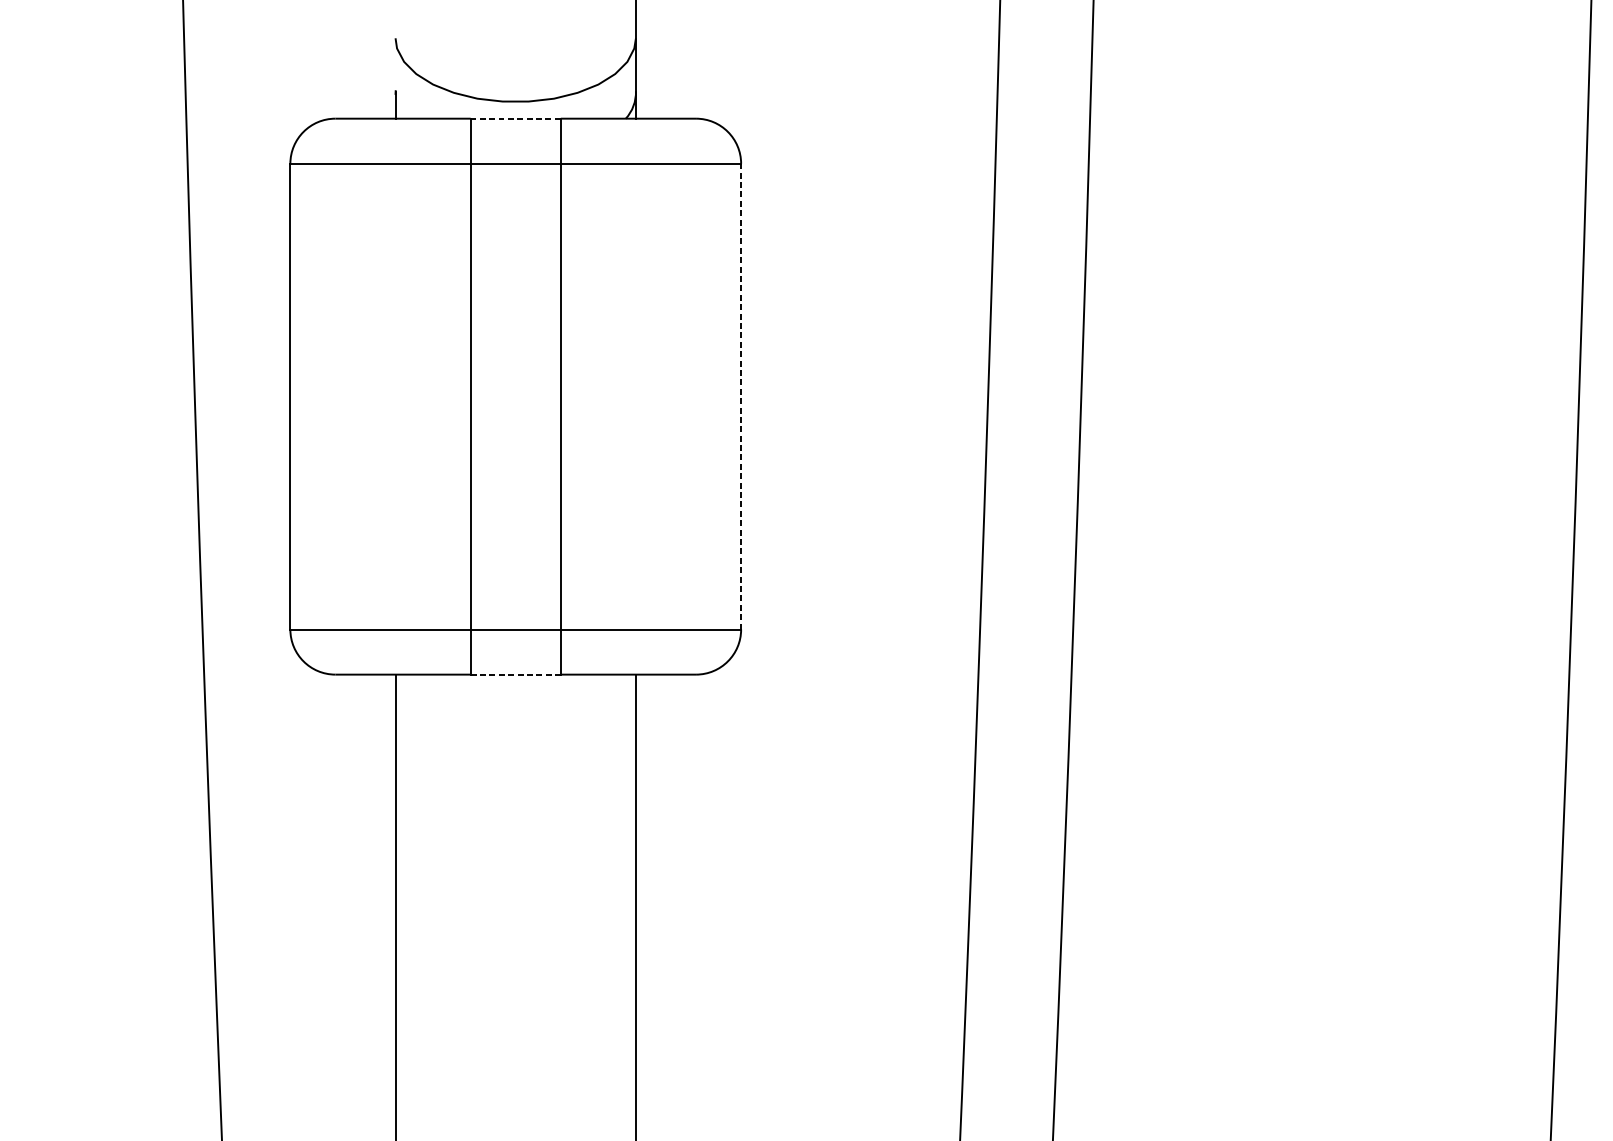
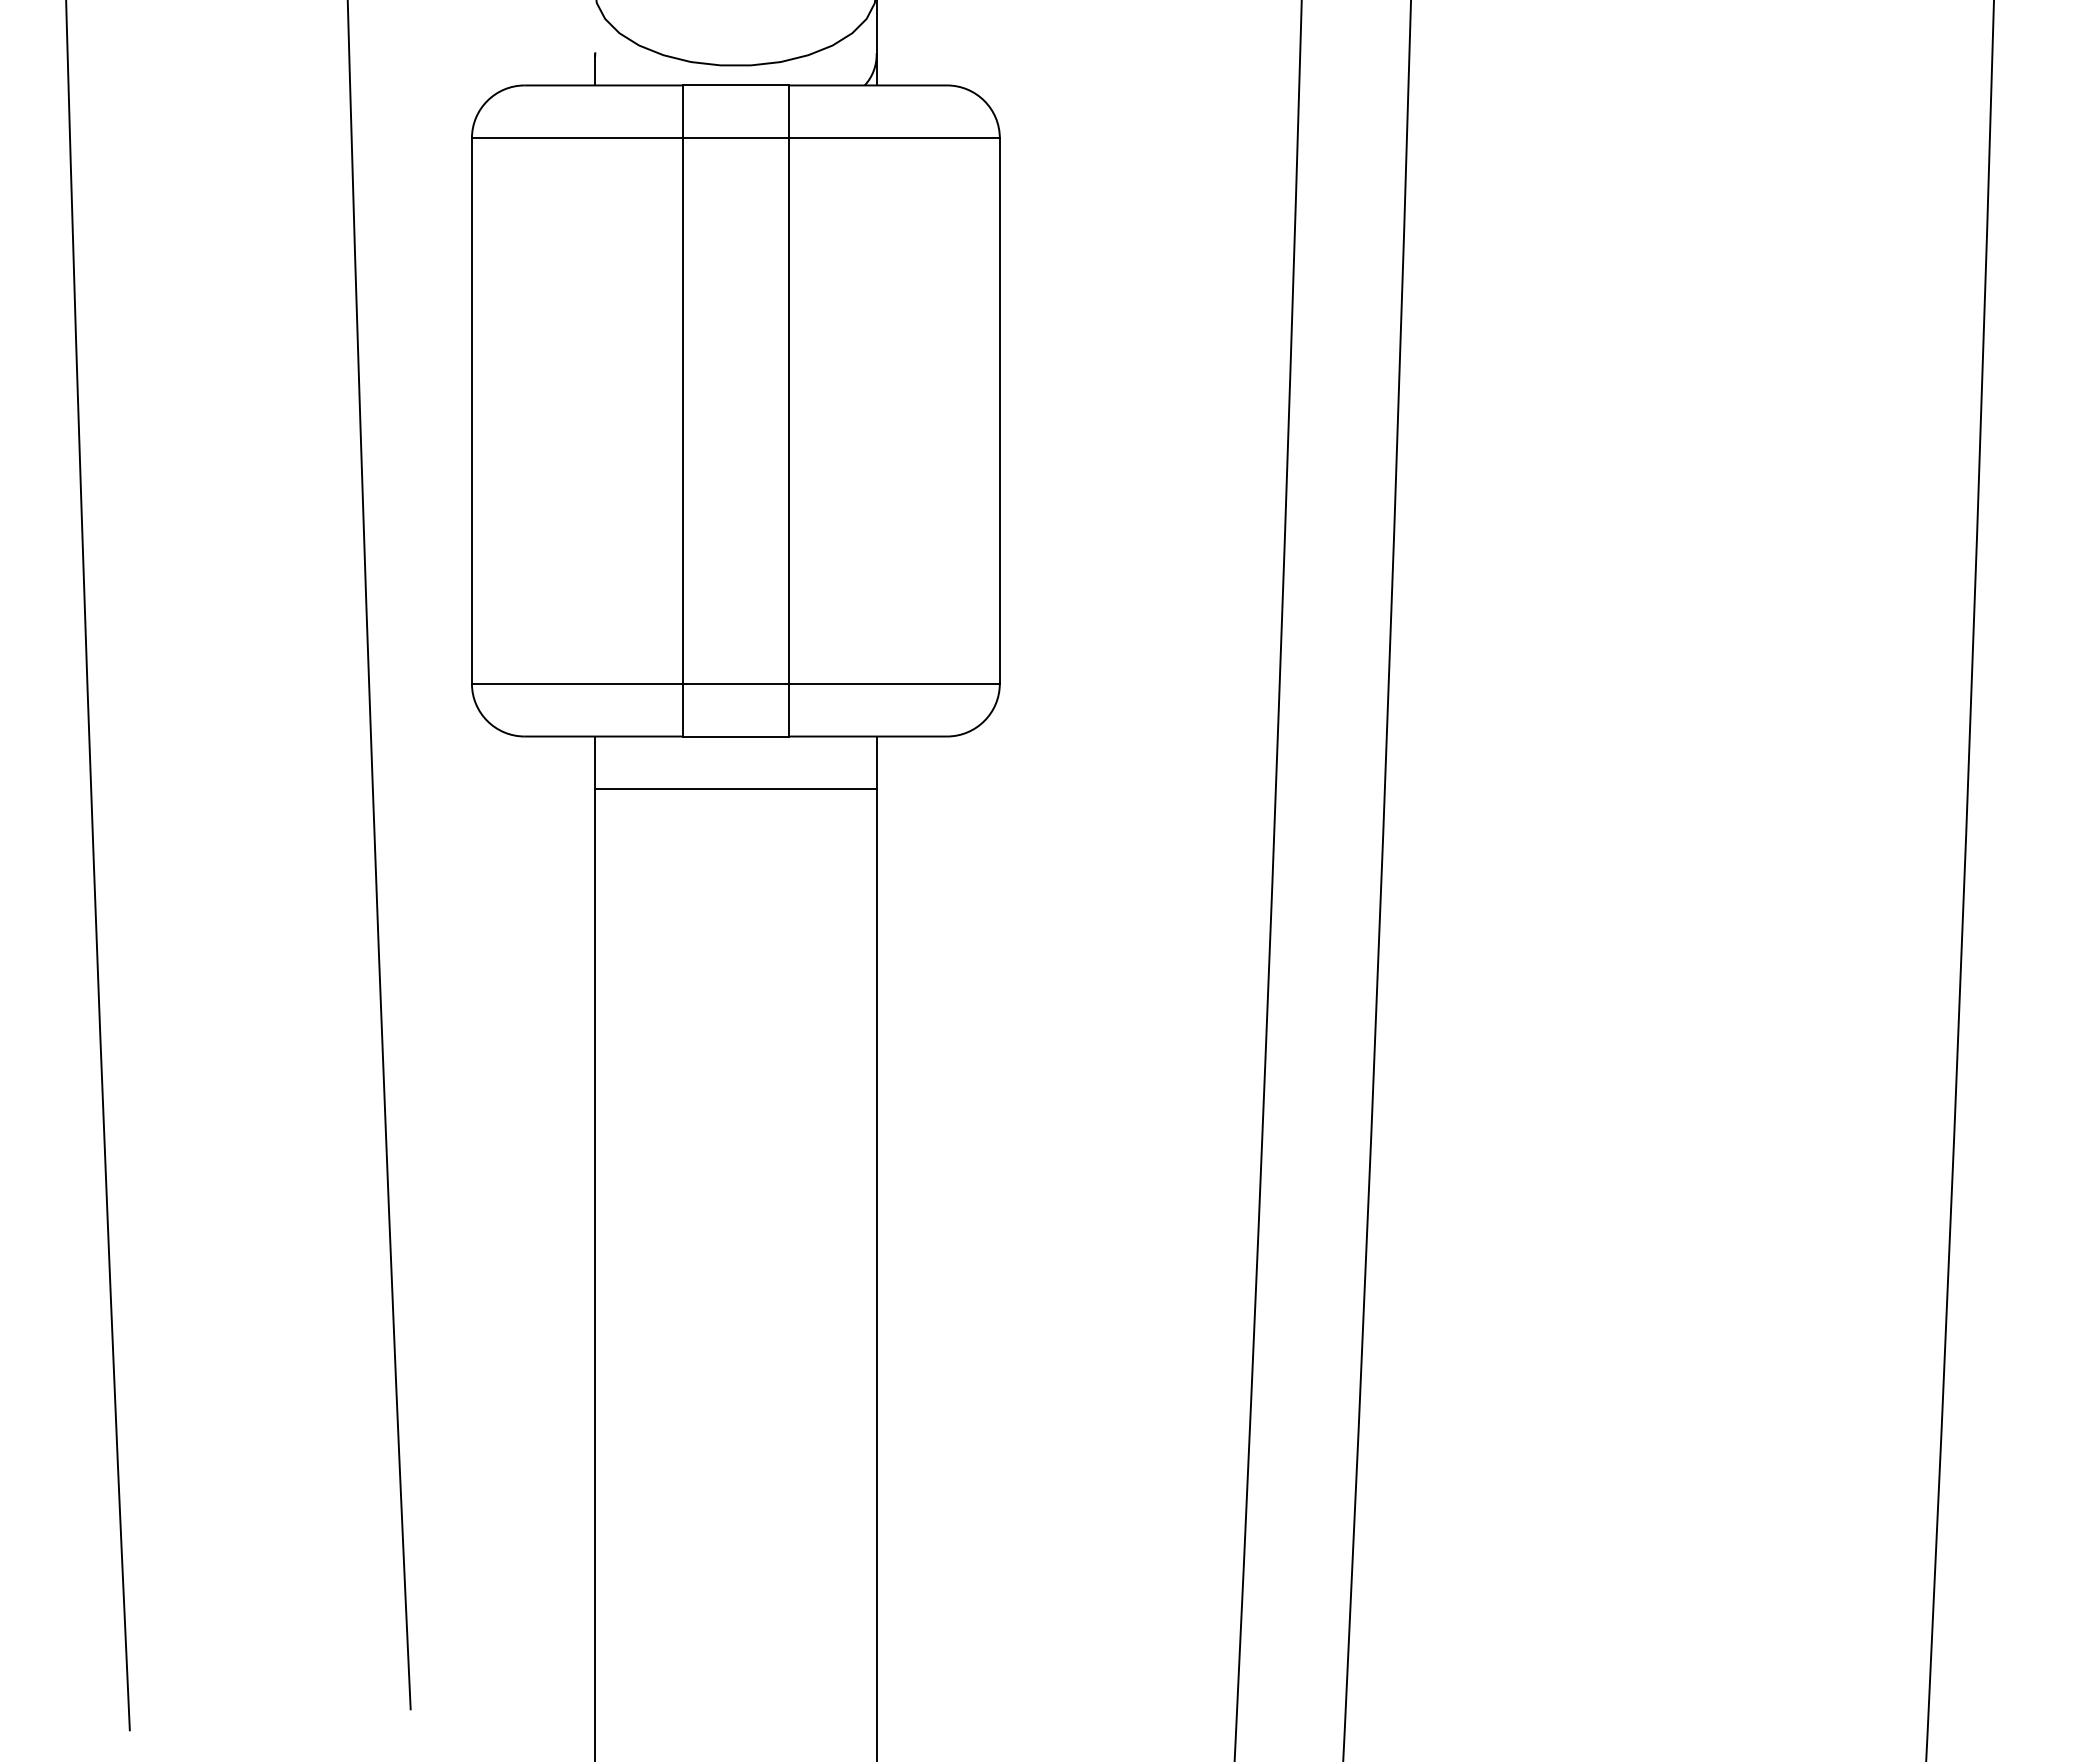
line: (515, 118) -> (735, 85), dashed -> solid
line: (740, 396) -> (999, 410), dashed -> solid
line: (515, 674) -> (735, 736), dashed -> solid
line: (515, 719) -> (735, 789), added

